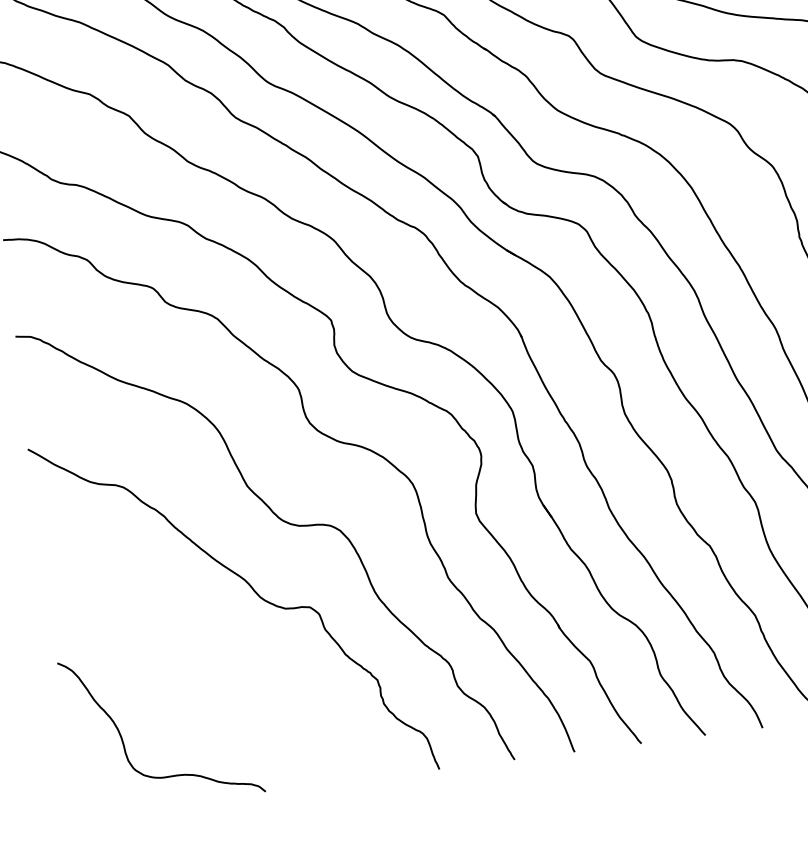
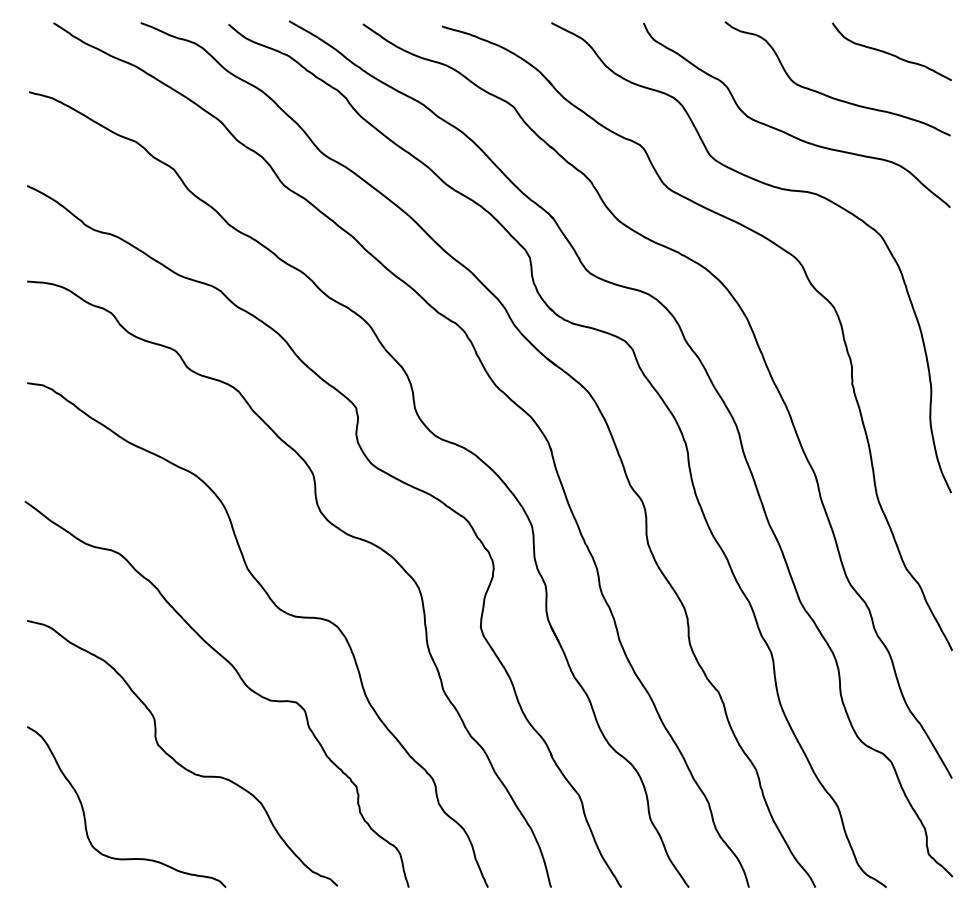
curve: (202, 676) -> (175, 759), added

